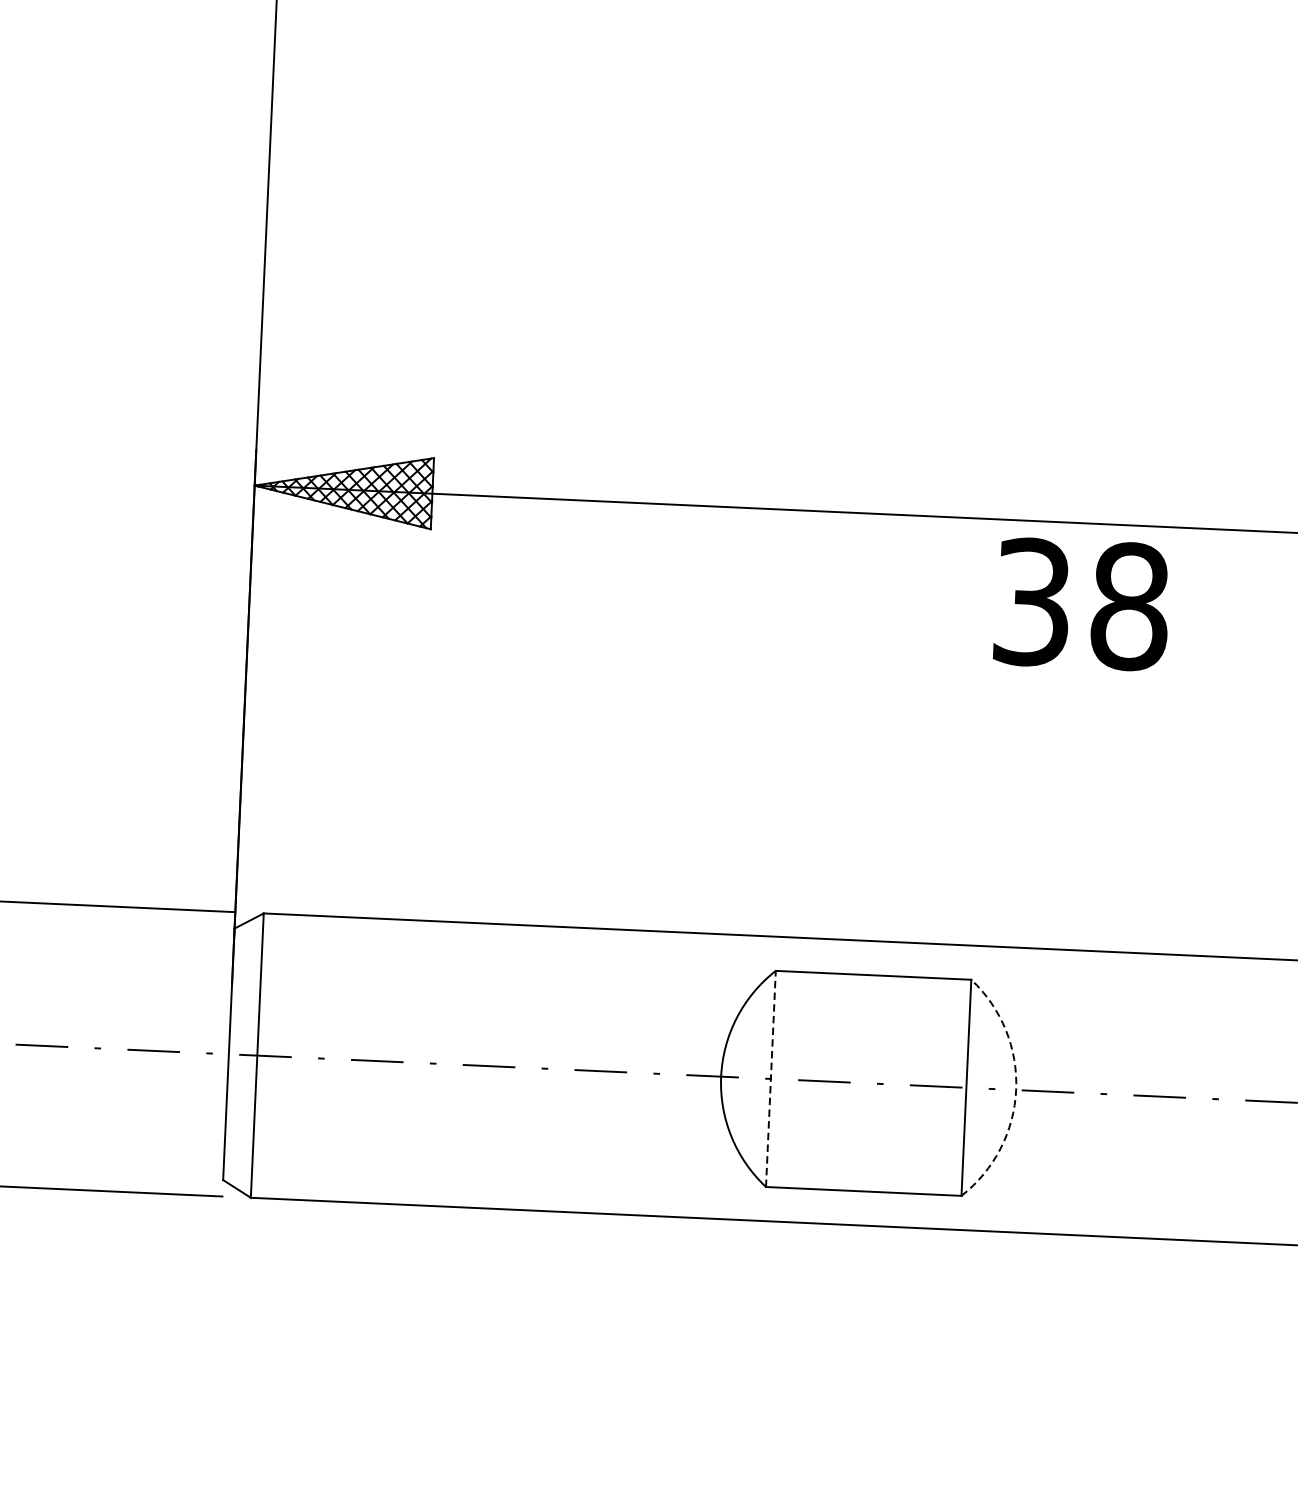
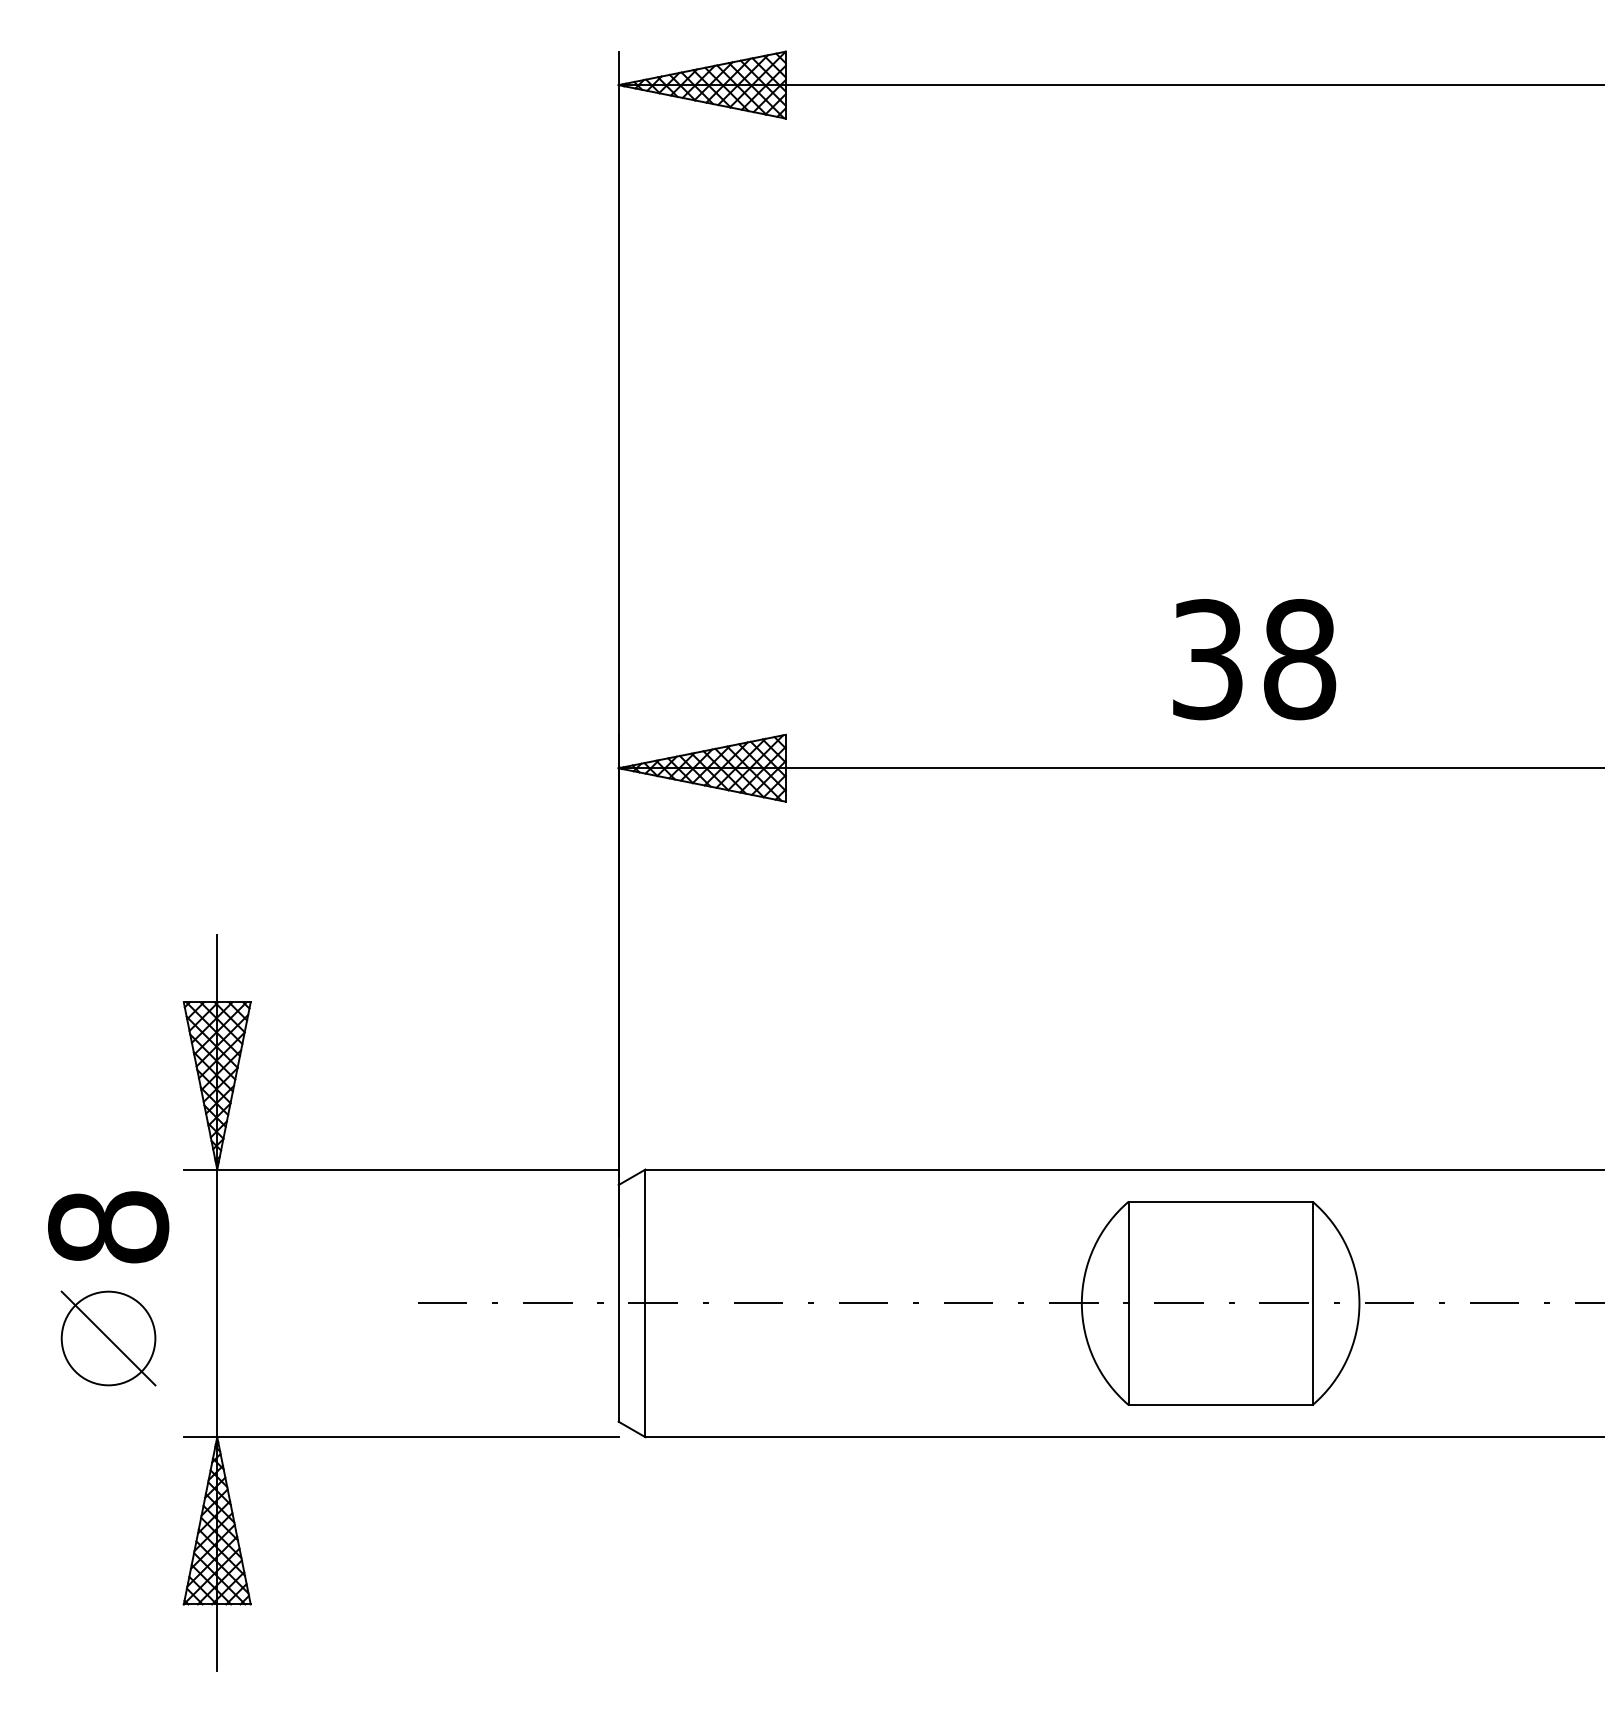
text: (1081, 604) -> (1254, 659), moved
line: (770, 1079) -> (1128, 1303), dashed -> solid
arc: (1016, 1090) -> (1359, 1303), dashed -> solid

